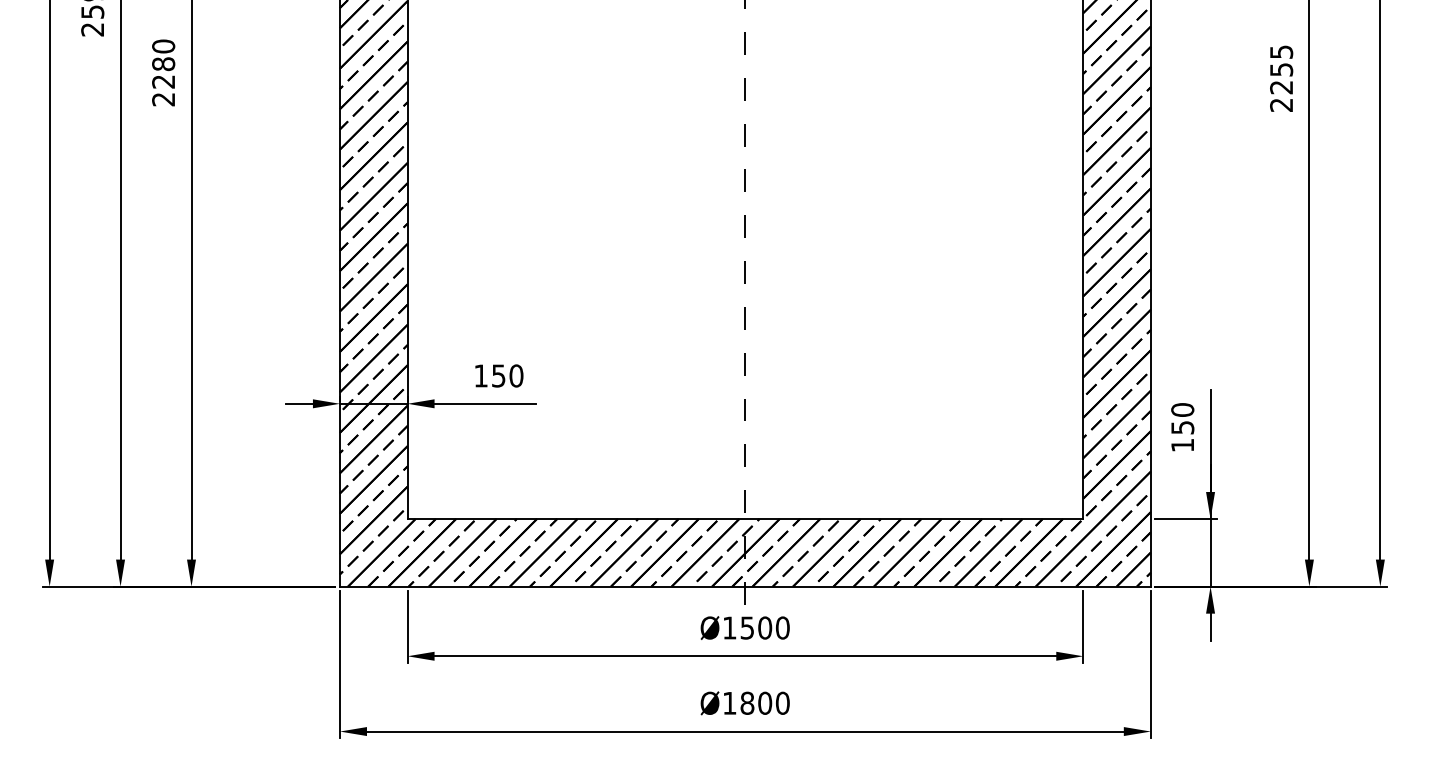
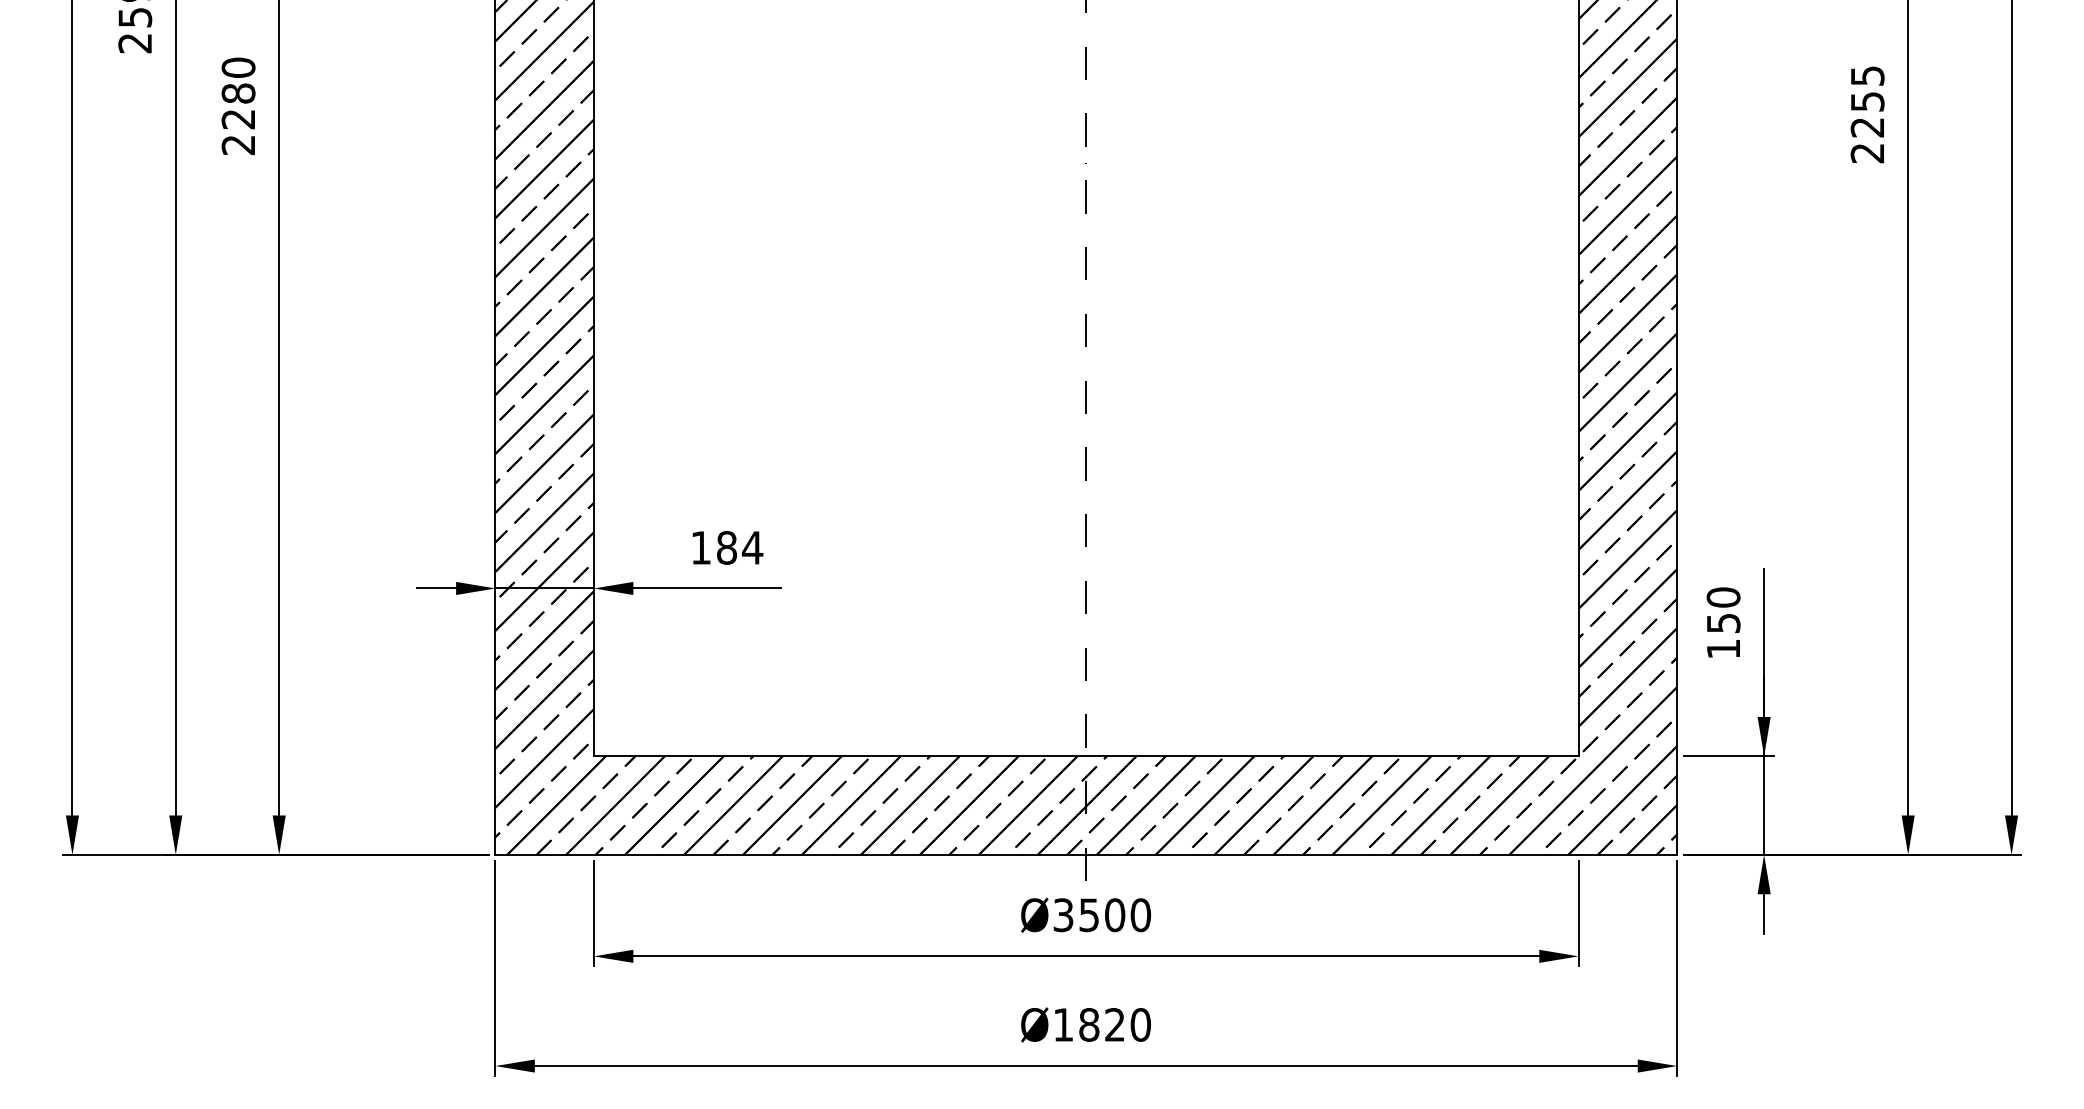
text: (507, 375) -> (739, 547), 150 -> 184
text: (729, 627) -> (1063, 914), Ø1500 -> Ø3500
text: (765, 702) -> (1115, 1023), Ø1800 -> Ø1820

